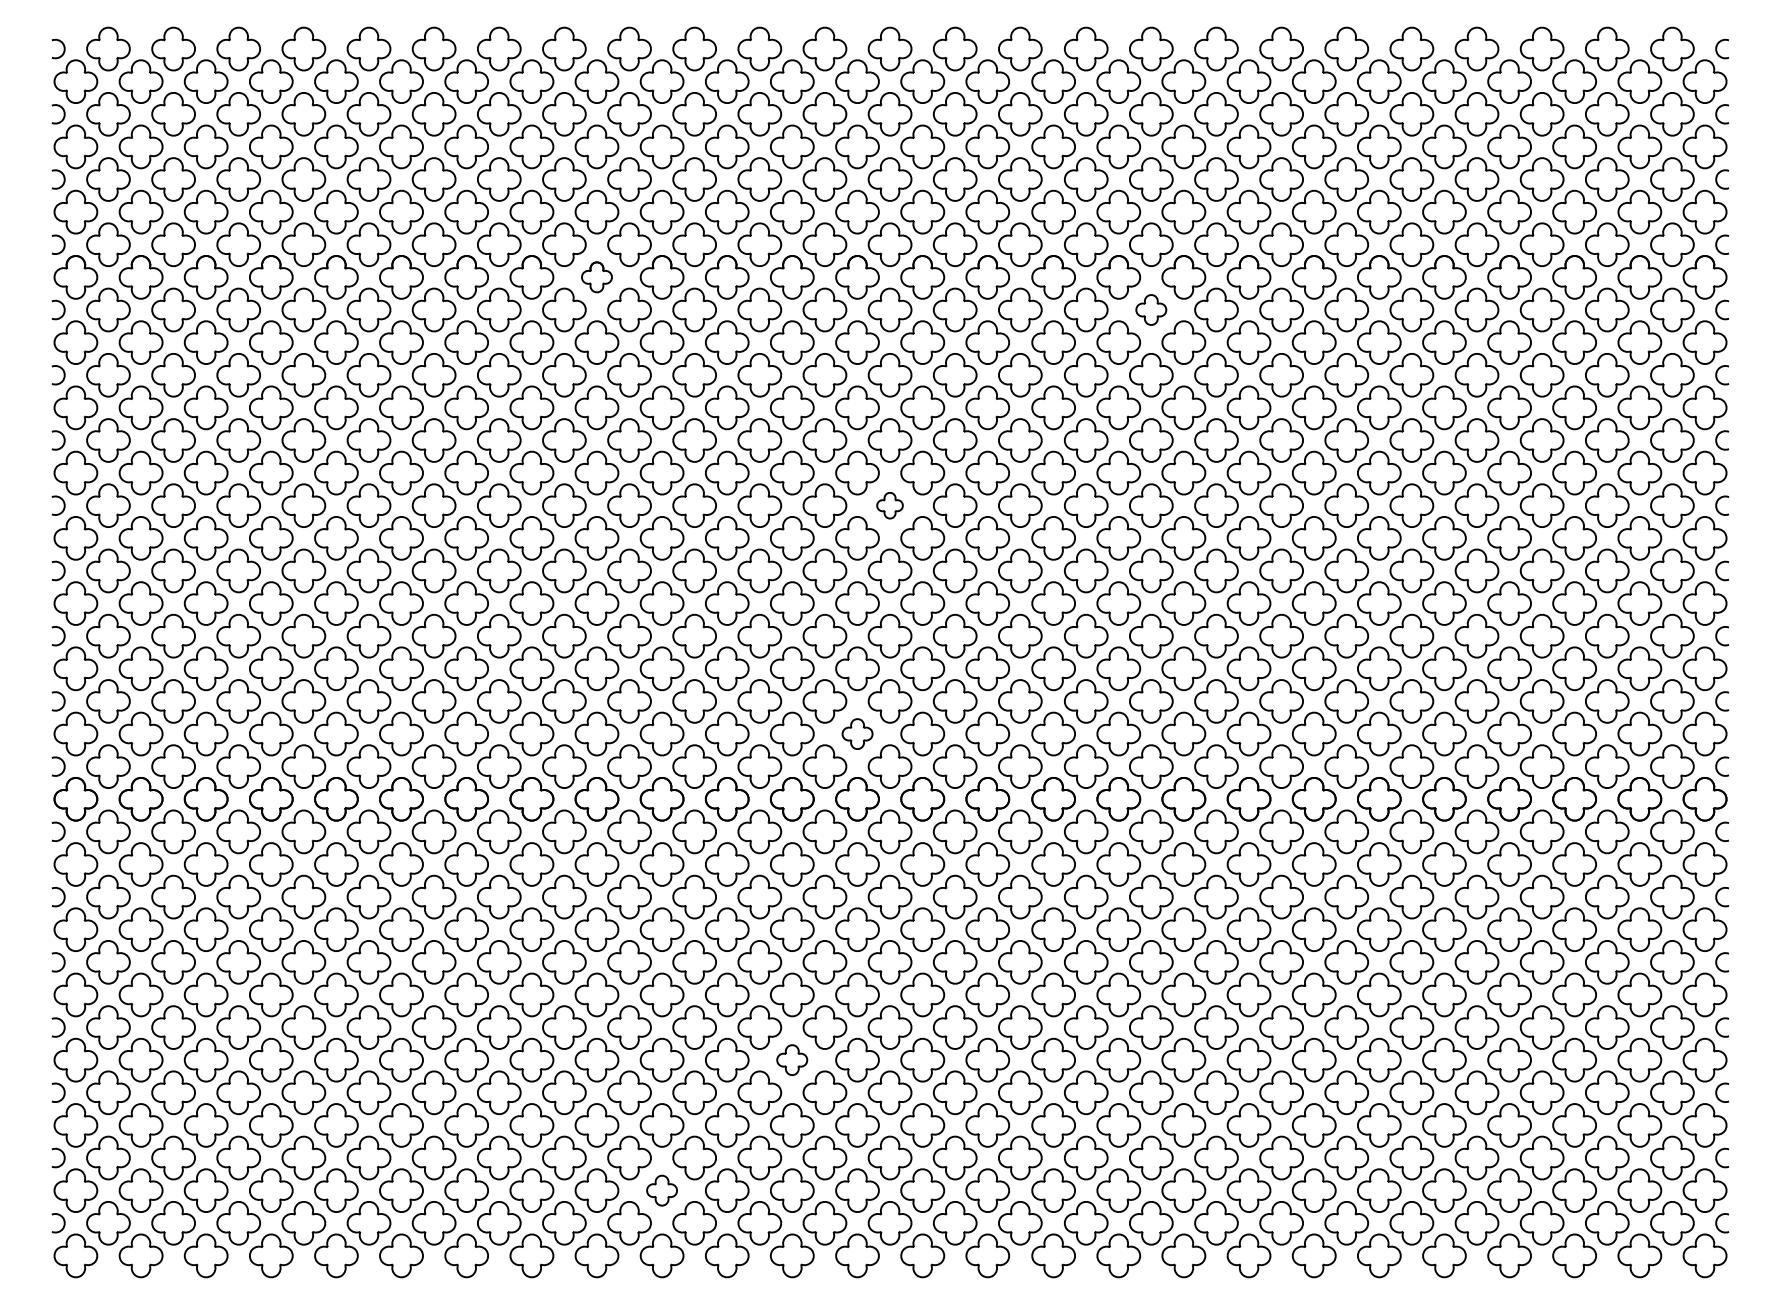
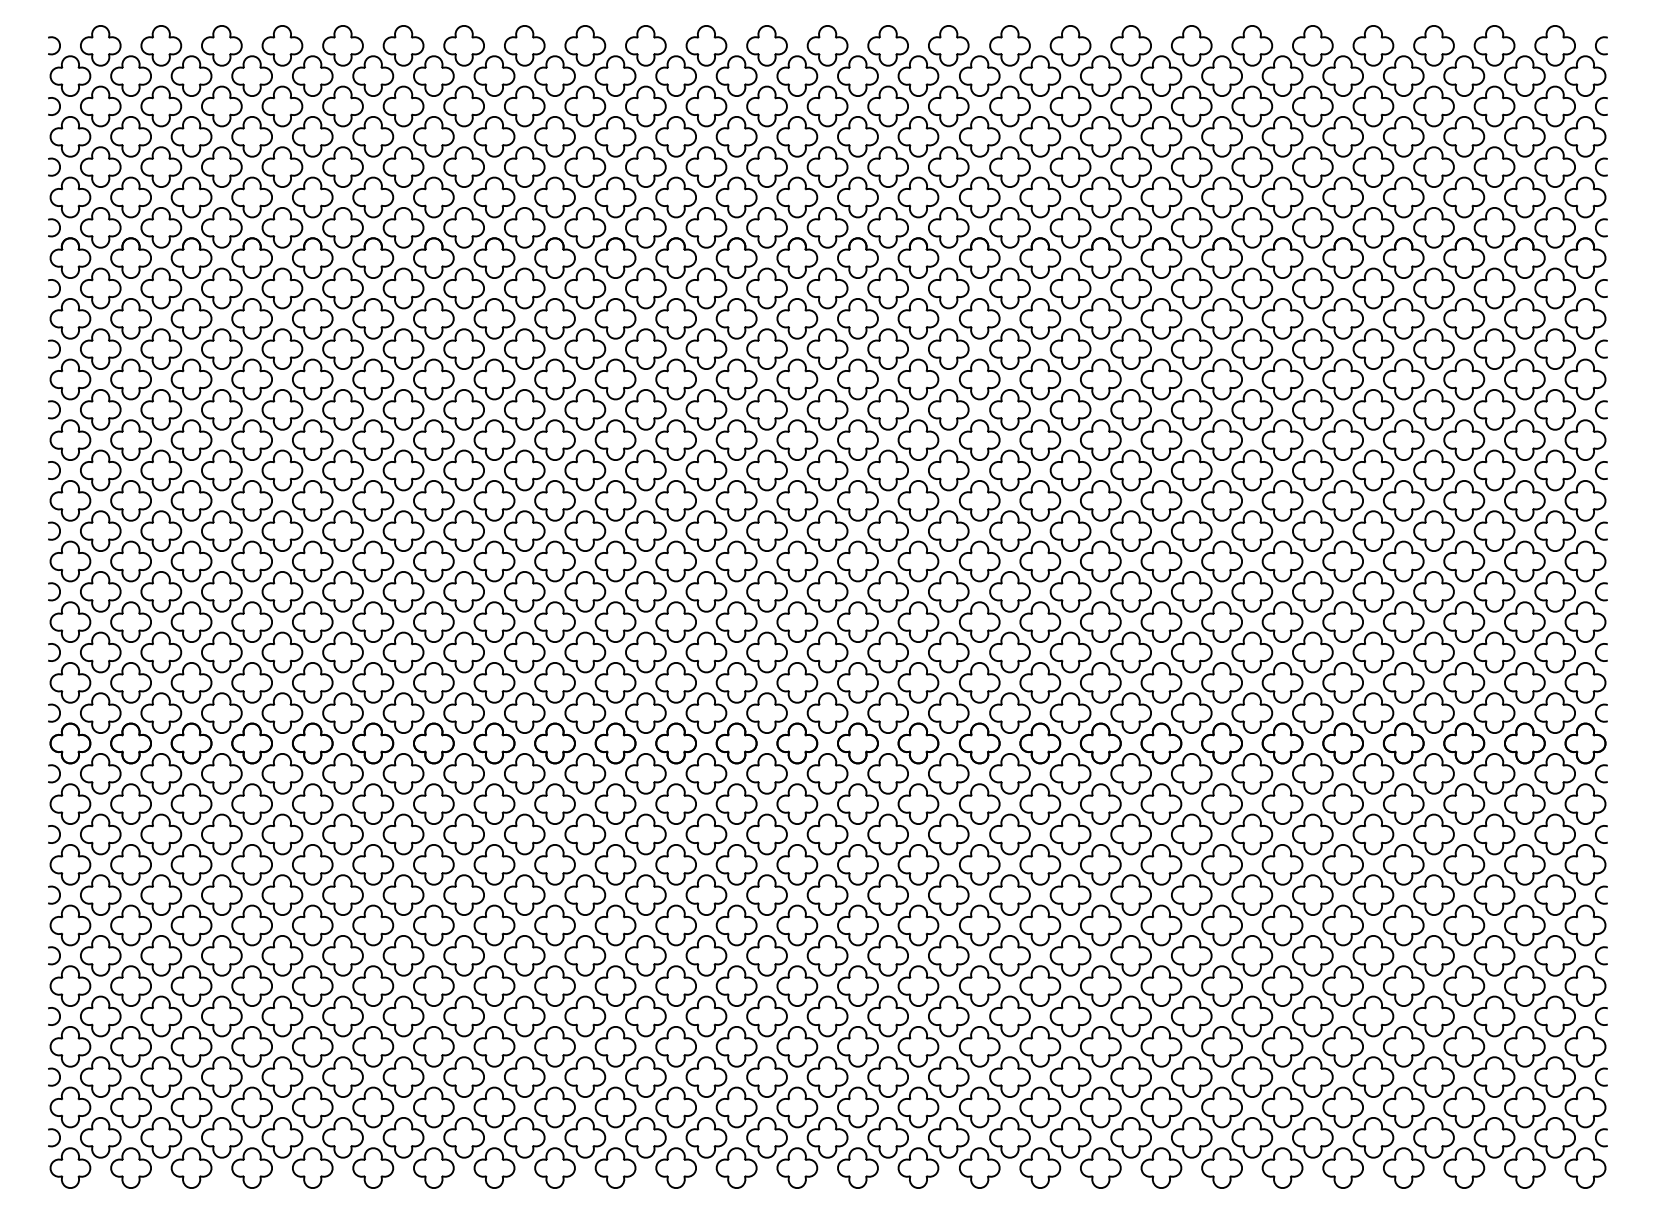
part: (596, 276) -> (554, 257), size x1.43
part: (1151, 310) -> (1070, 288), size x1.43
part: (889, 505) -> (827, 470), size x1.67
part: (857, 733) -> (797, 682), size x1.43
part: (792, 1059) -> (736, 985), size x1.43
part: (661, 1190) -> (615, 1107), size x1.43

